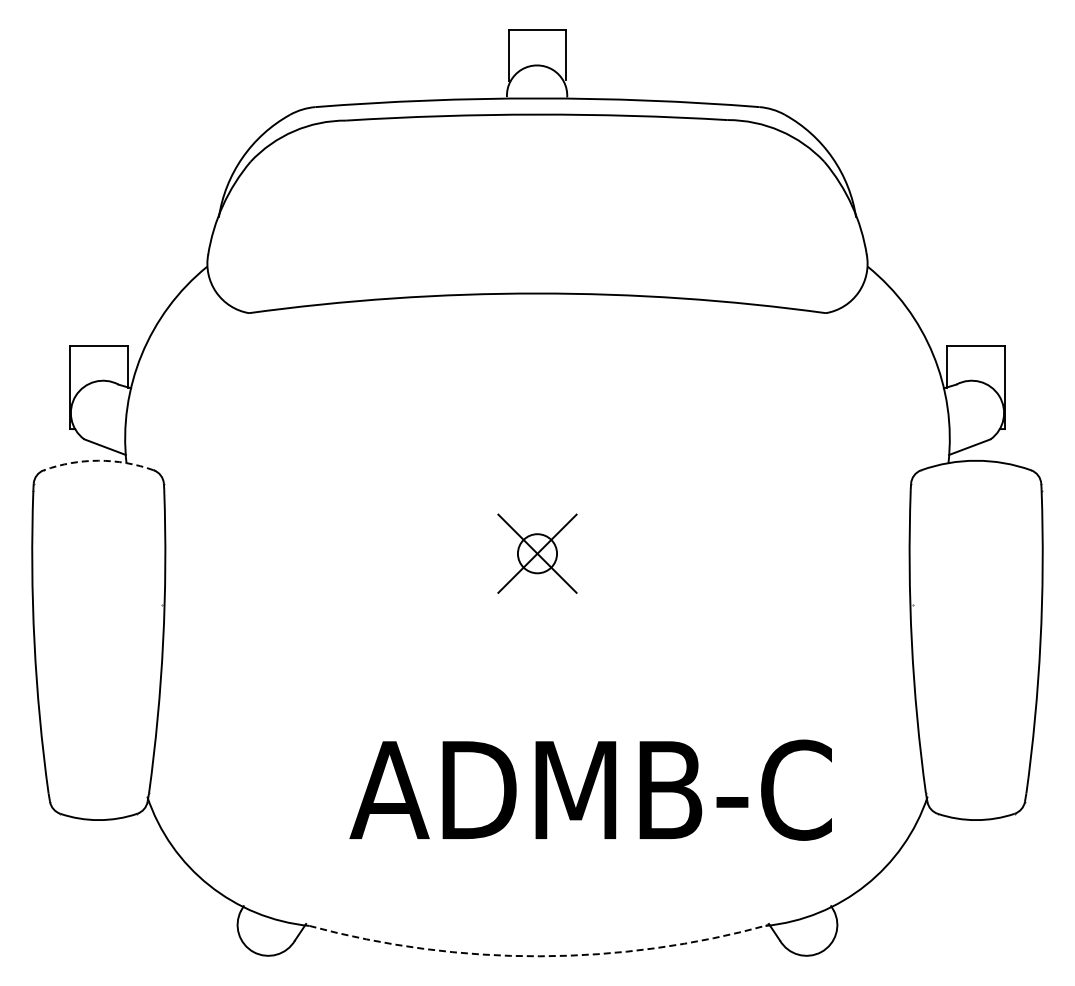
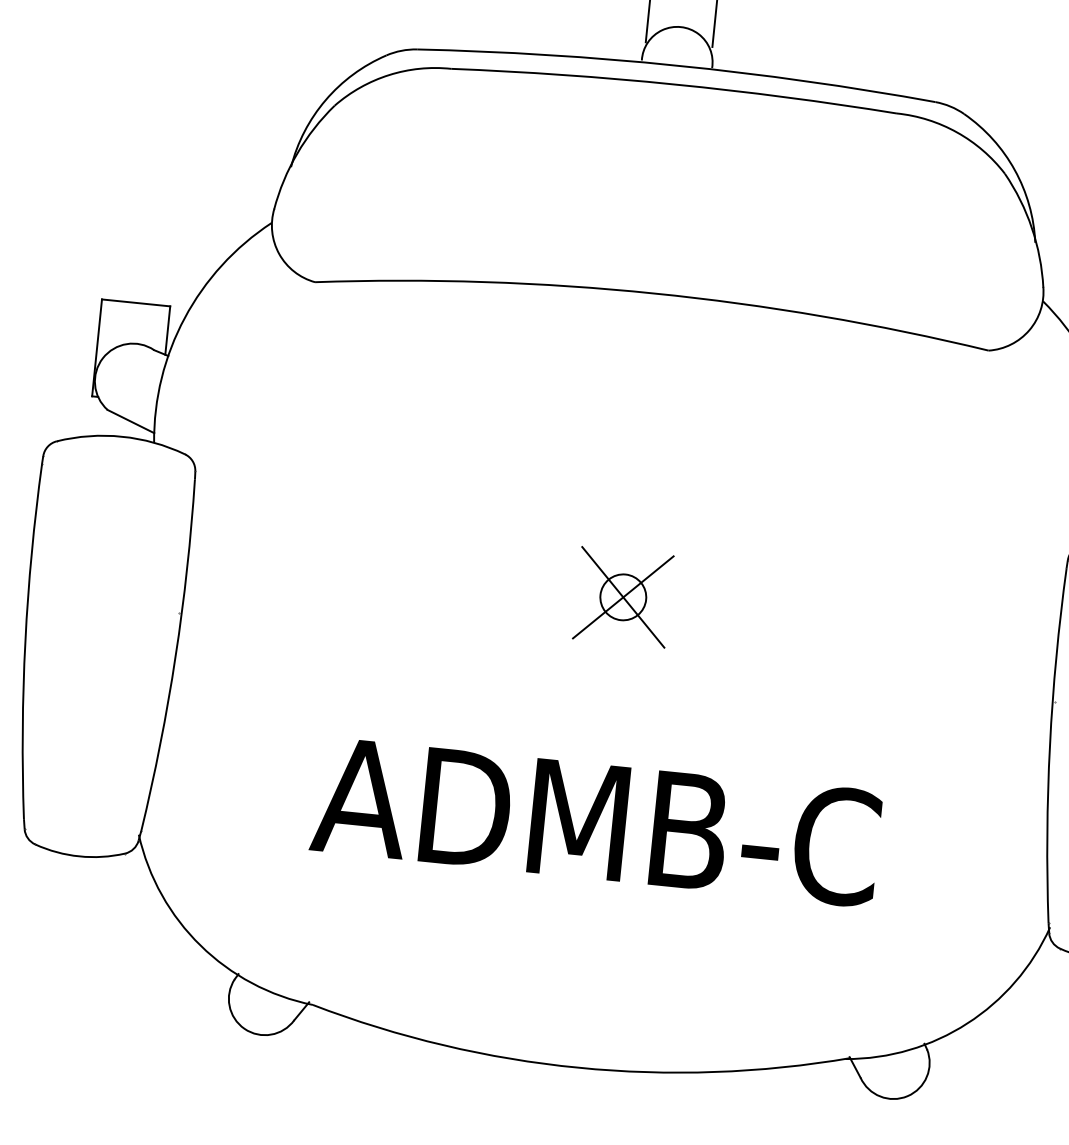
arc: (98, 460) -> (121, 436), dashed -> solid
text: (590, 789) -> (595, 820), moved
arc: (539, 956) -> (577, 1067), dashed -> solid

